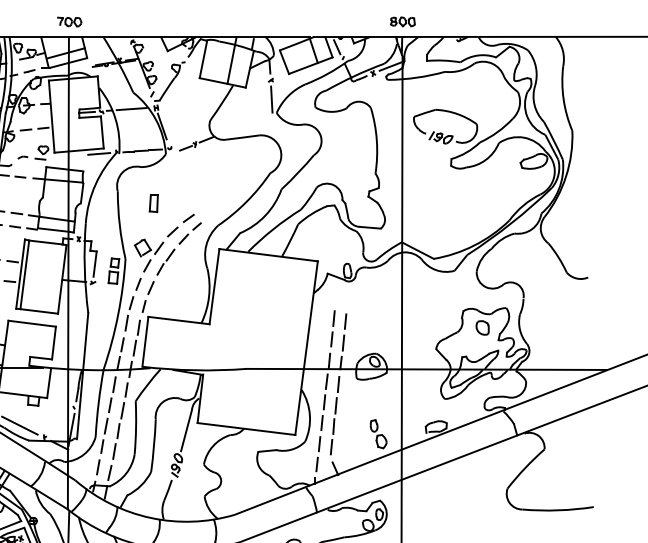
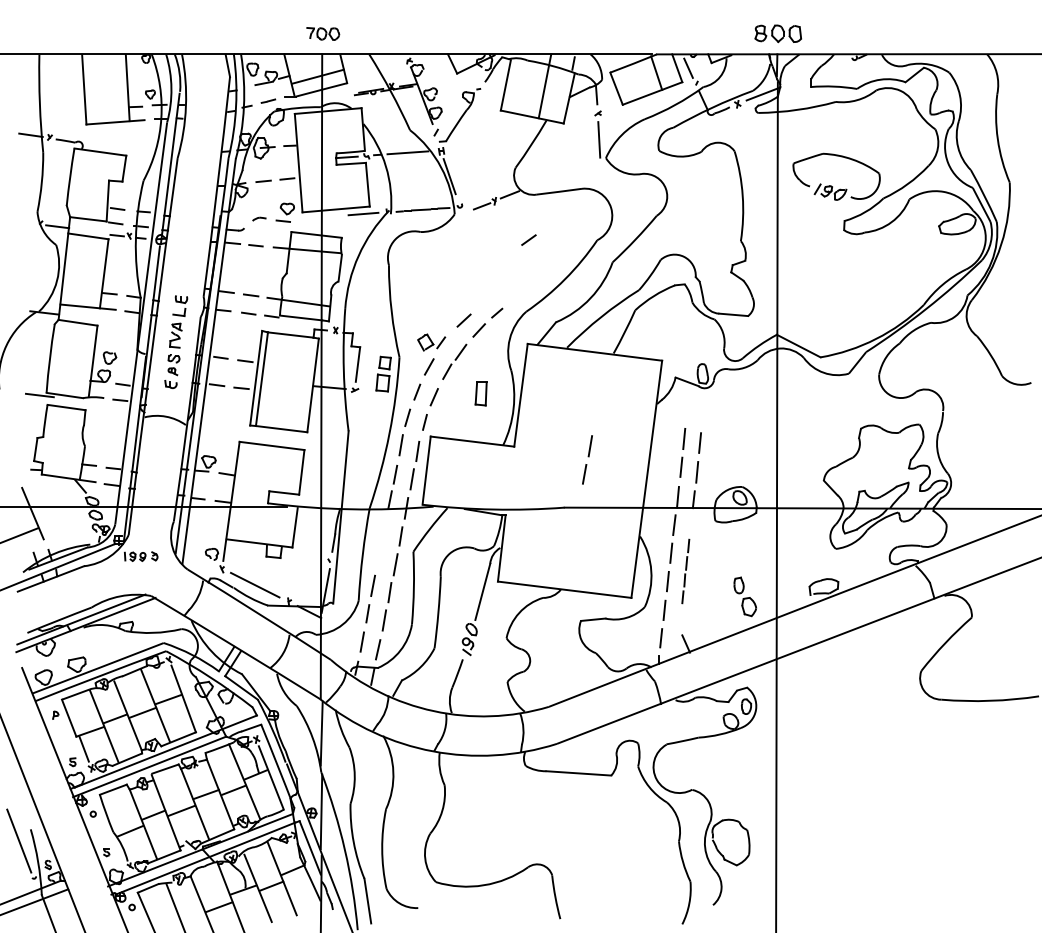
part: (403, 21) -> (778, 33), size x1.4
part: (153, 203) -> (480, 393), moved
line: (188, 217) -> (528, 239), moved
part: (148, 247) -> (431, 342), size x0.7
part: (482, 327) -> (886, 451), removed
part: (112, 394) -> (587, 459), moved
part: (334, 415) -> (685, 571), size x0.6

